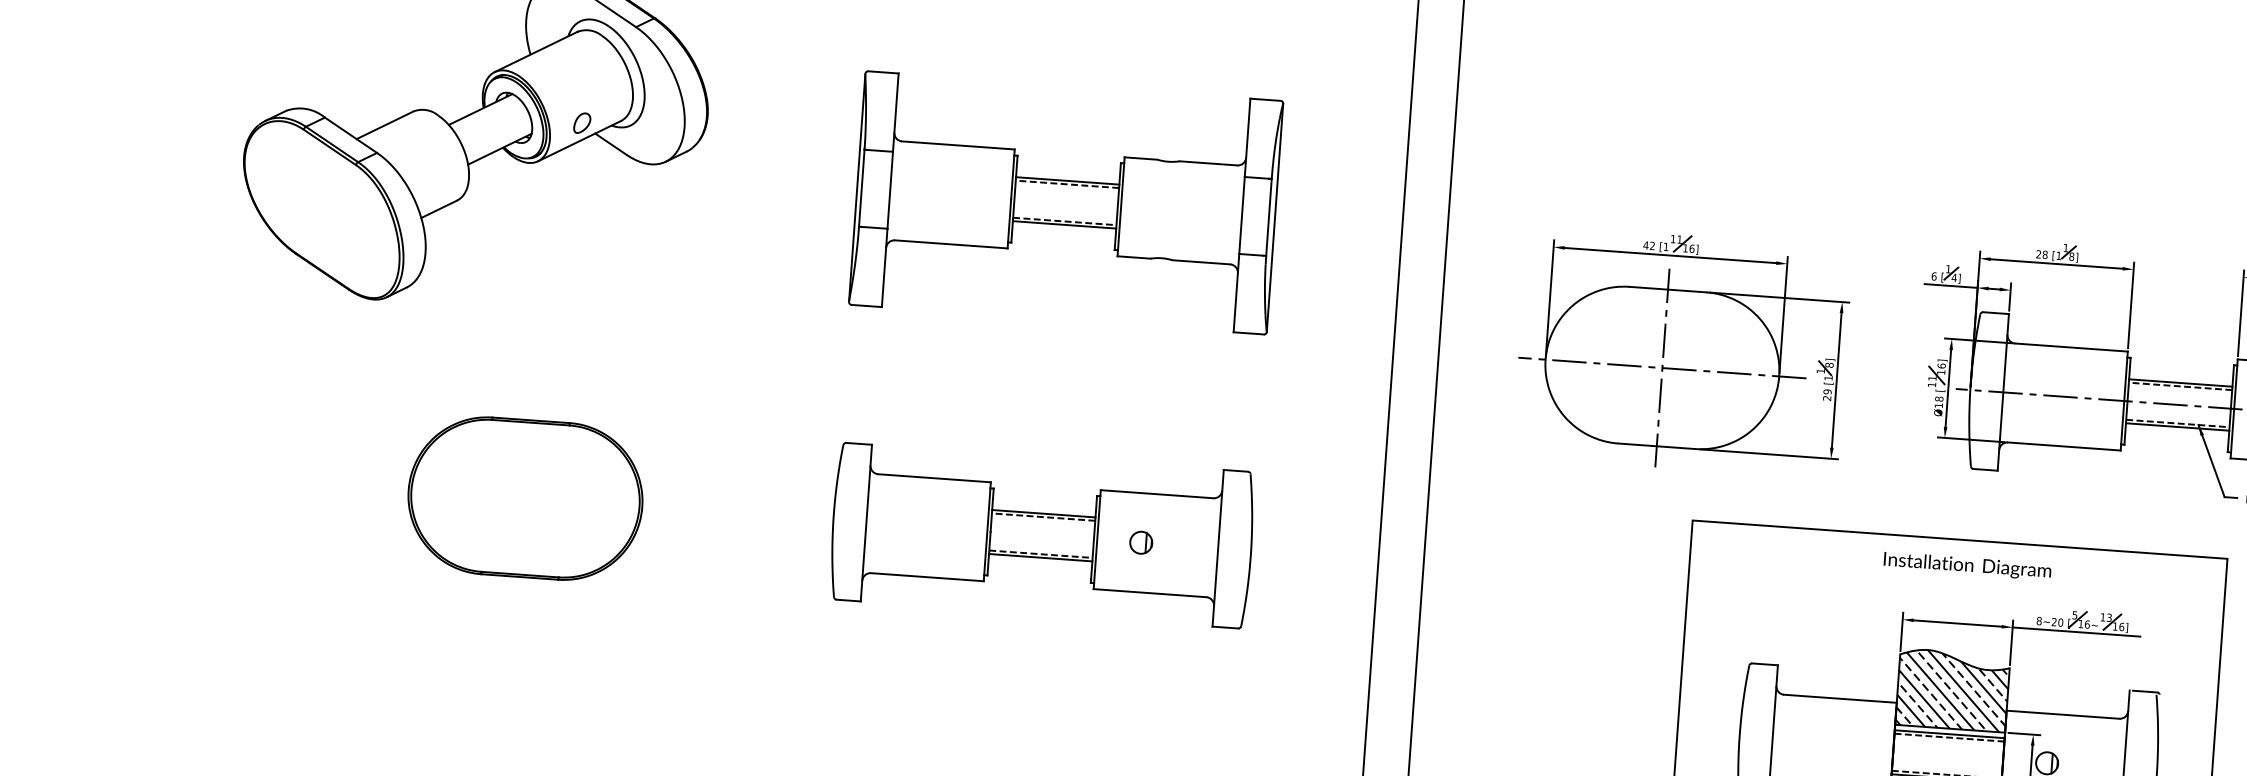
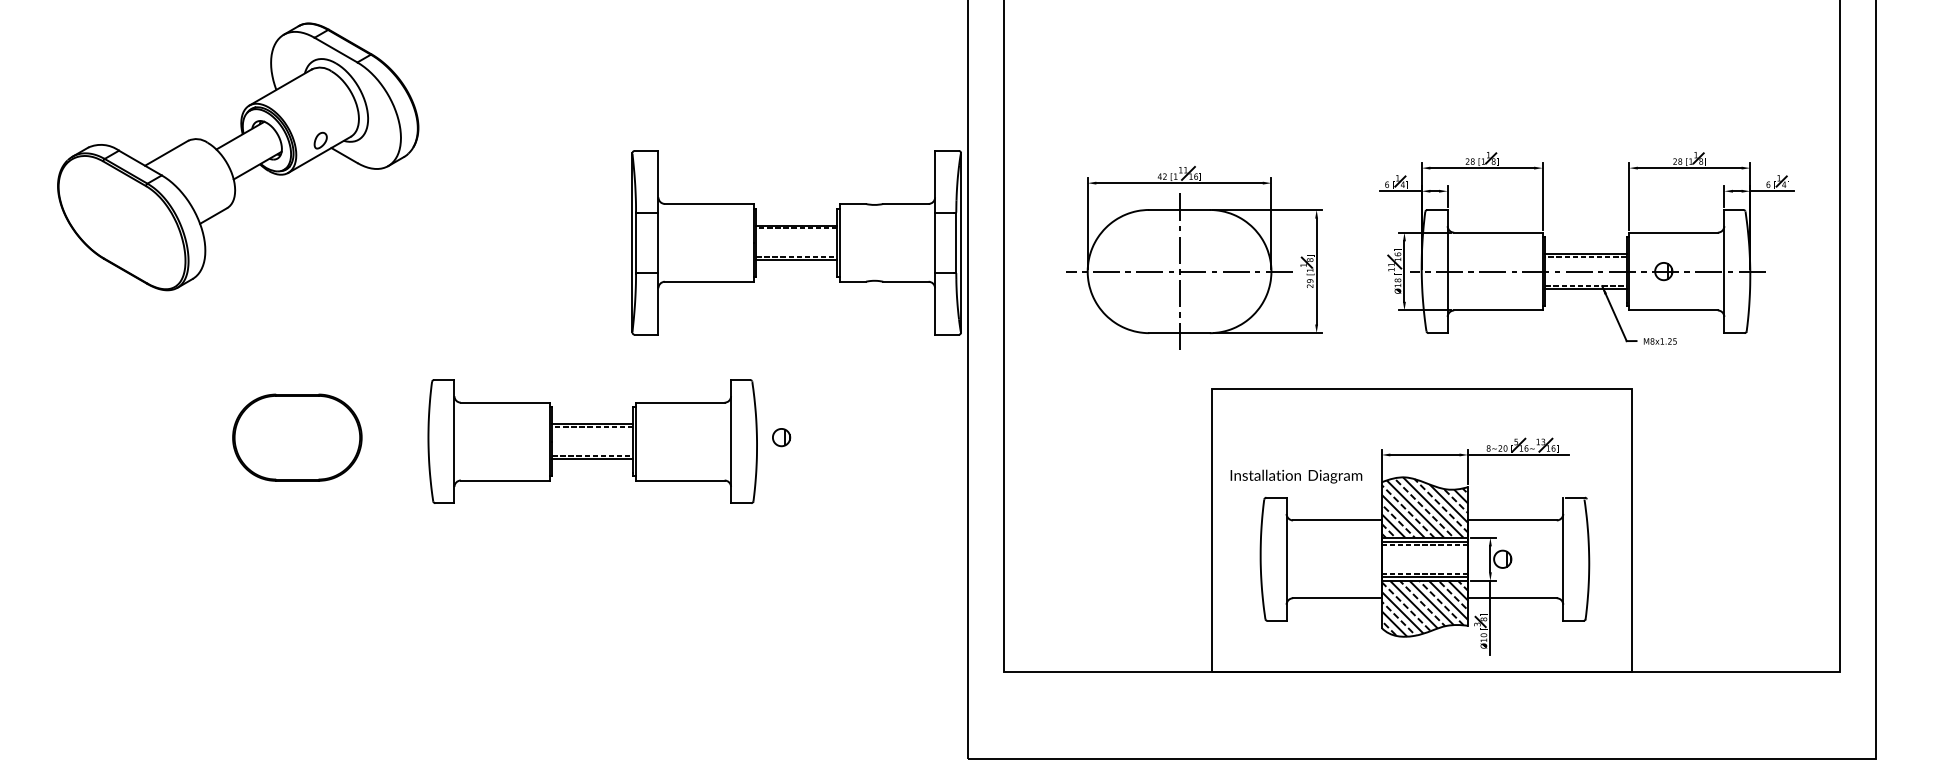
part: (1065, 202) -> (796, 242), moved
part: (525, 498) -> (297, 437), size x0.7
part: (1041, 535) -> (592, 441), moved
text: (1967, 566) -> (1296, 476), moved

